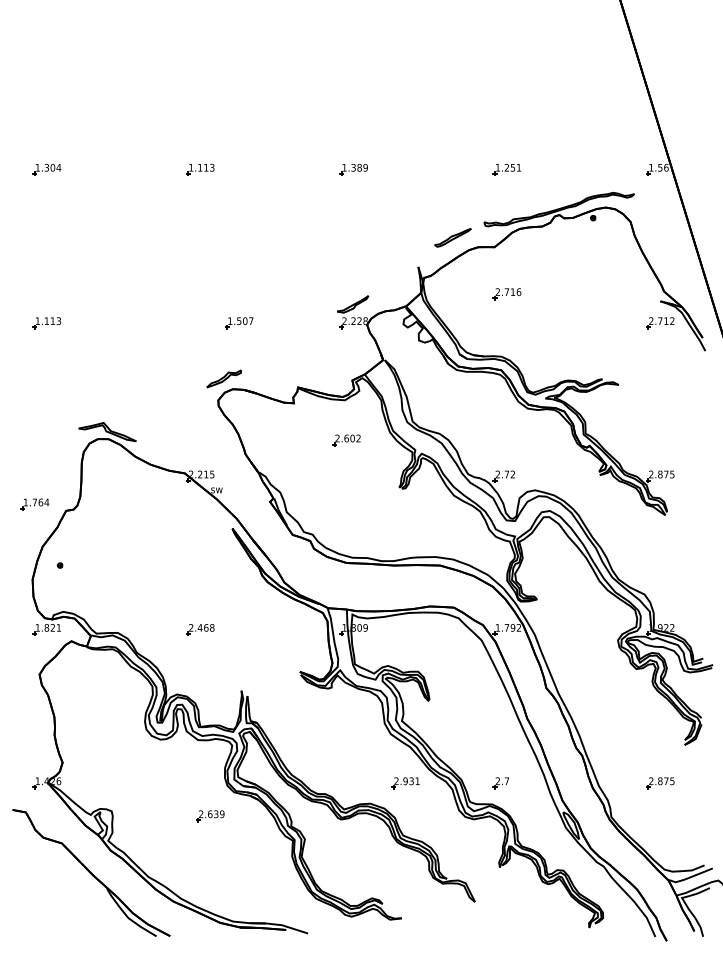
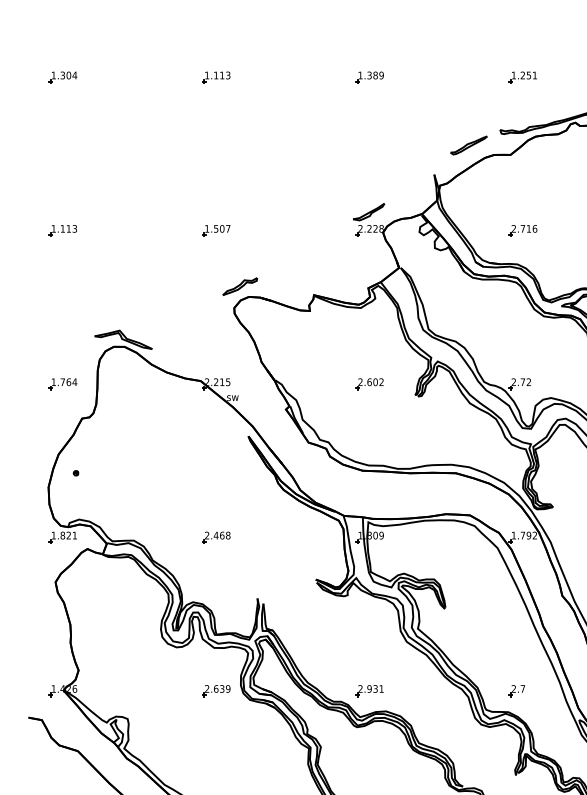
part: (506, 294) -> (522, 231), moved
part: (239, 323) -> (216, 231), moved
part: (346, 440) -> (369, 384), moved
part: (34, 504) -> (62, 384), moved
part: (405, 783) -> (369, 691), moved
part: (210, 816) -> (216, 691), moved

